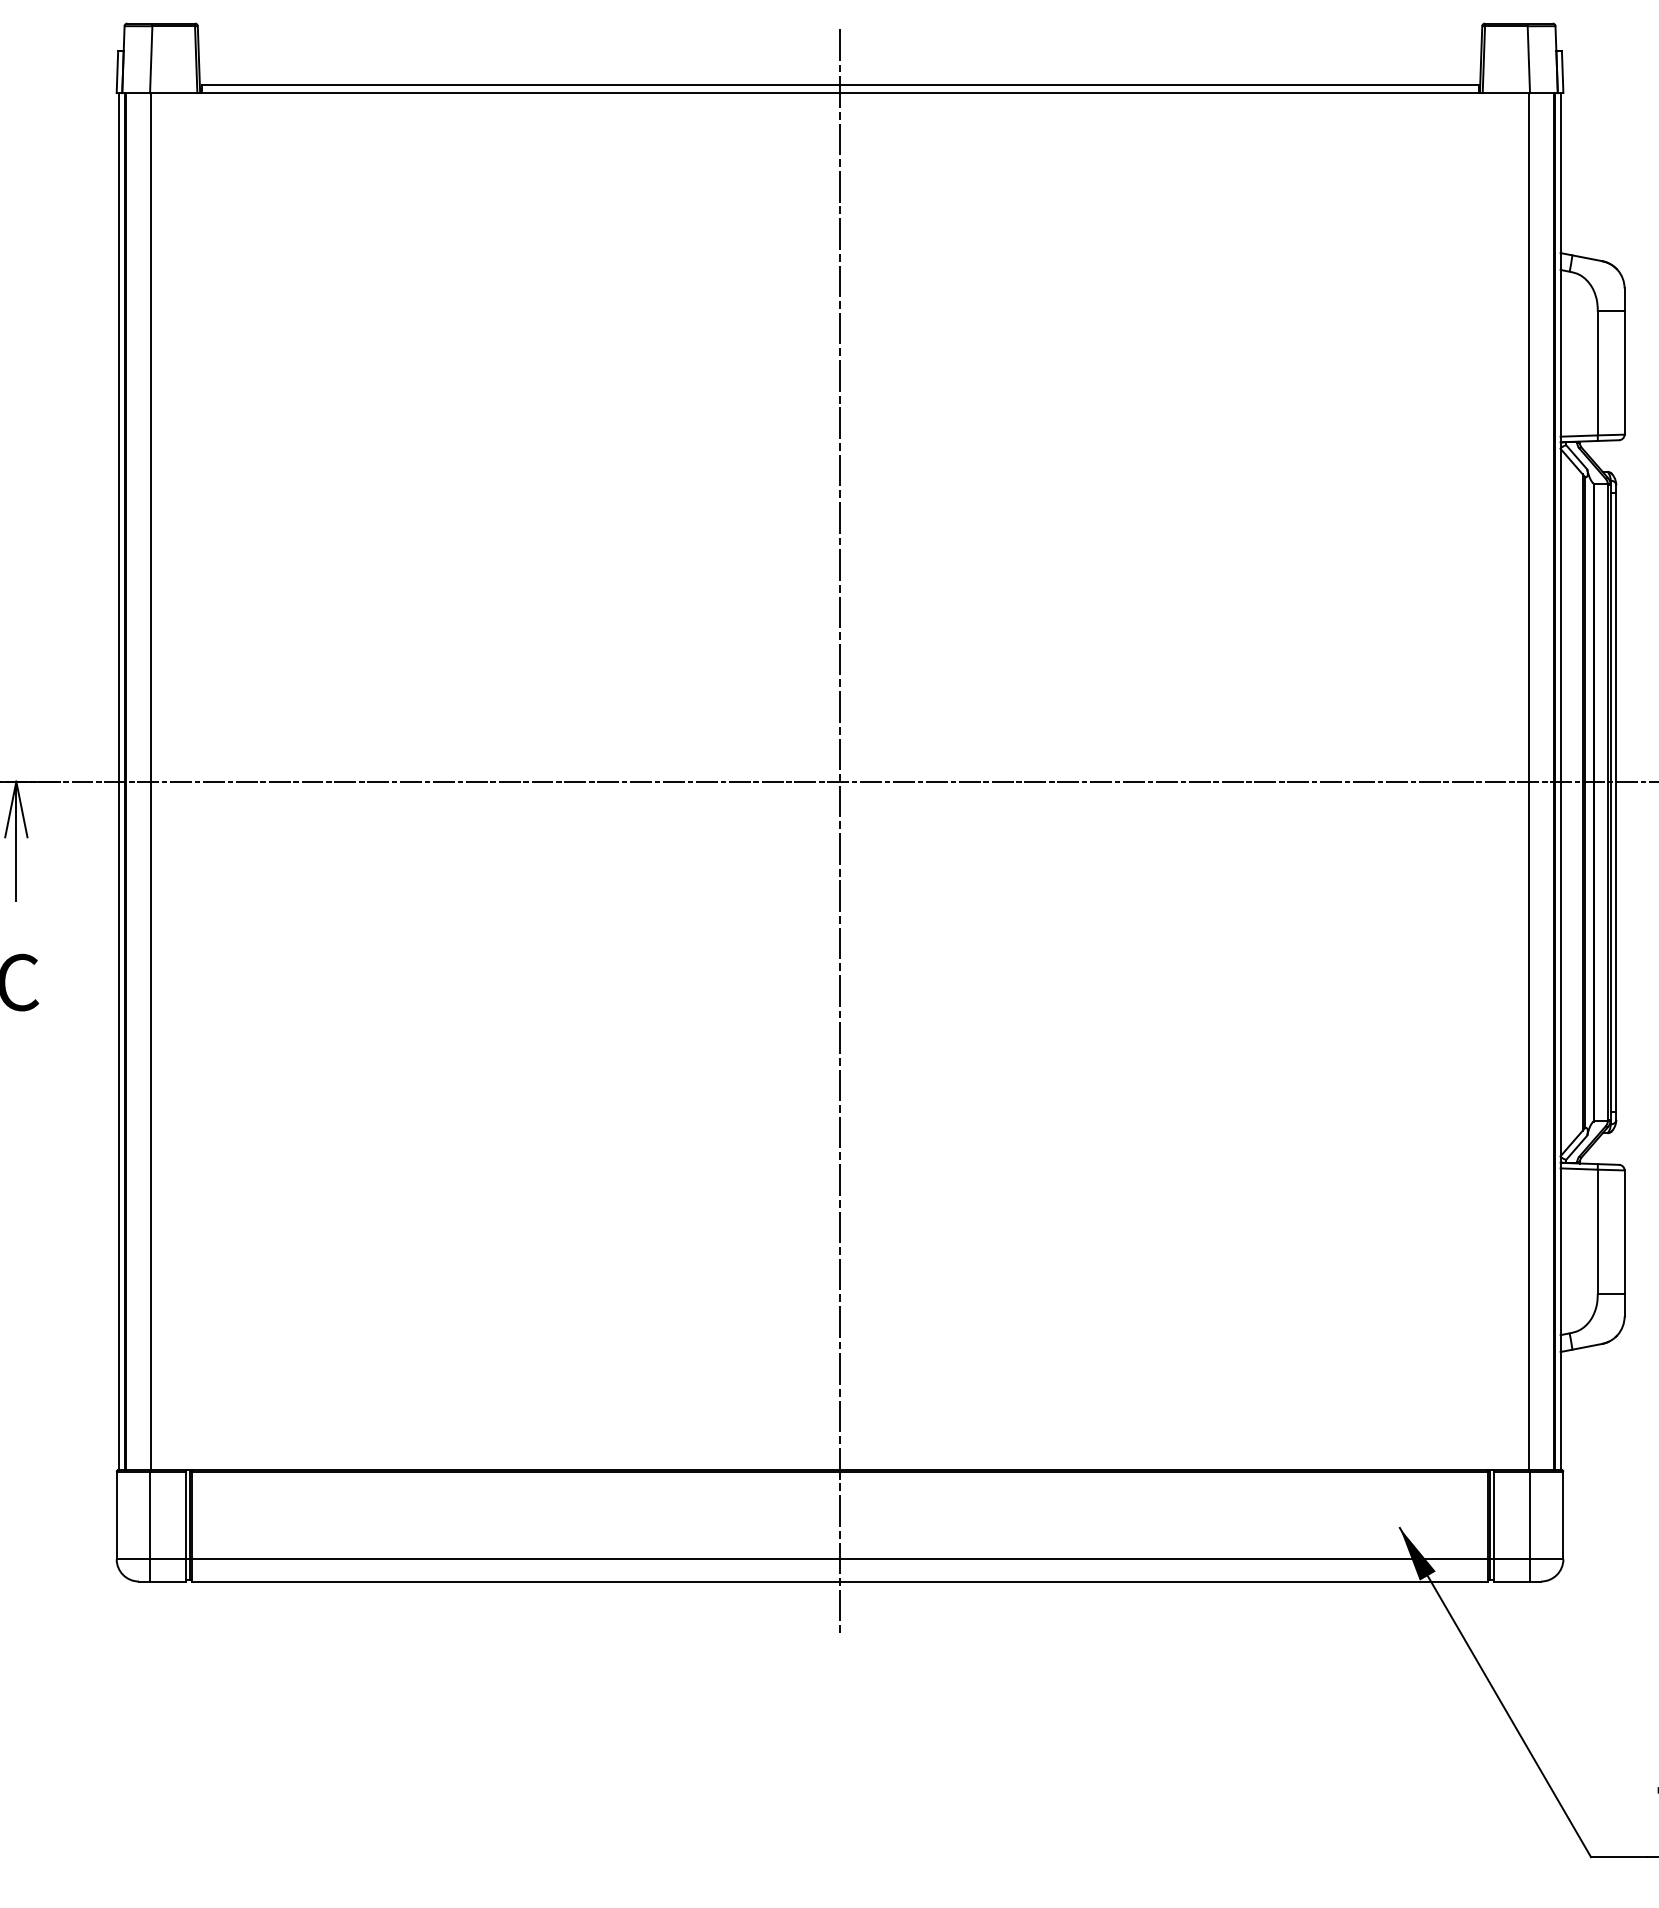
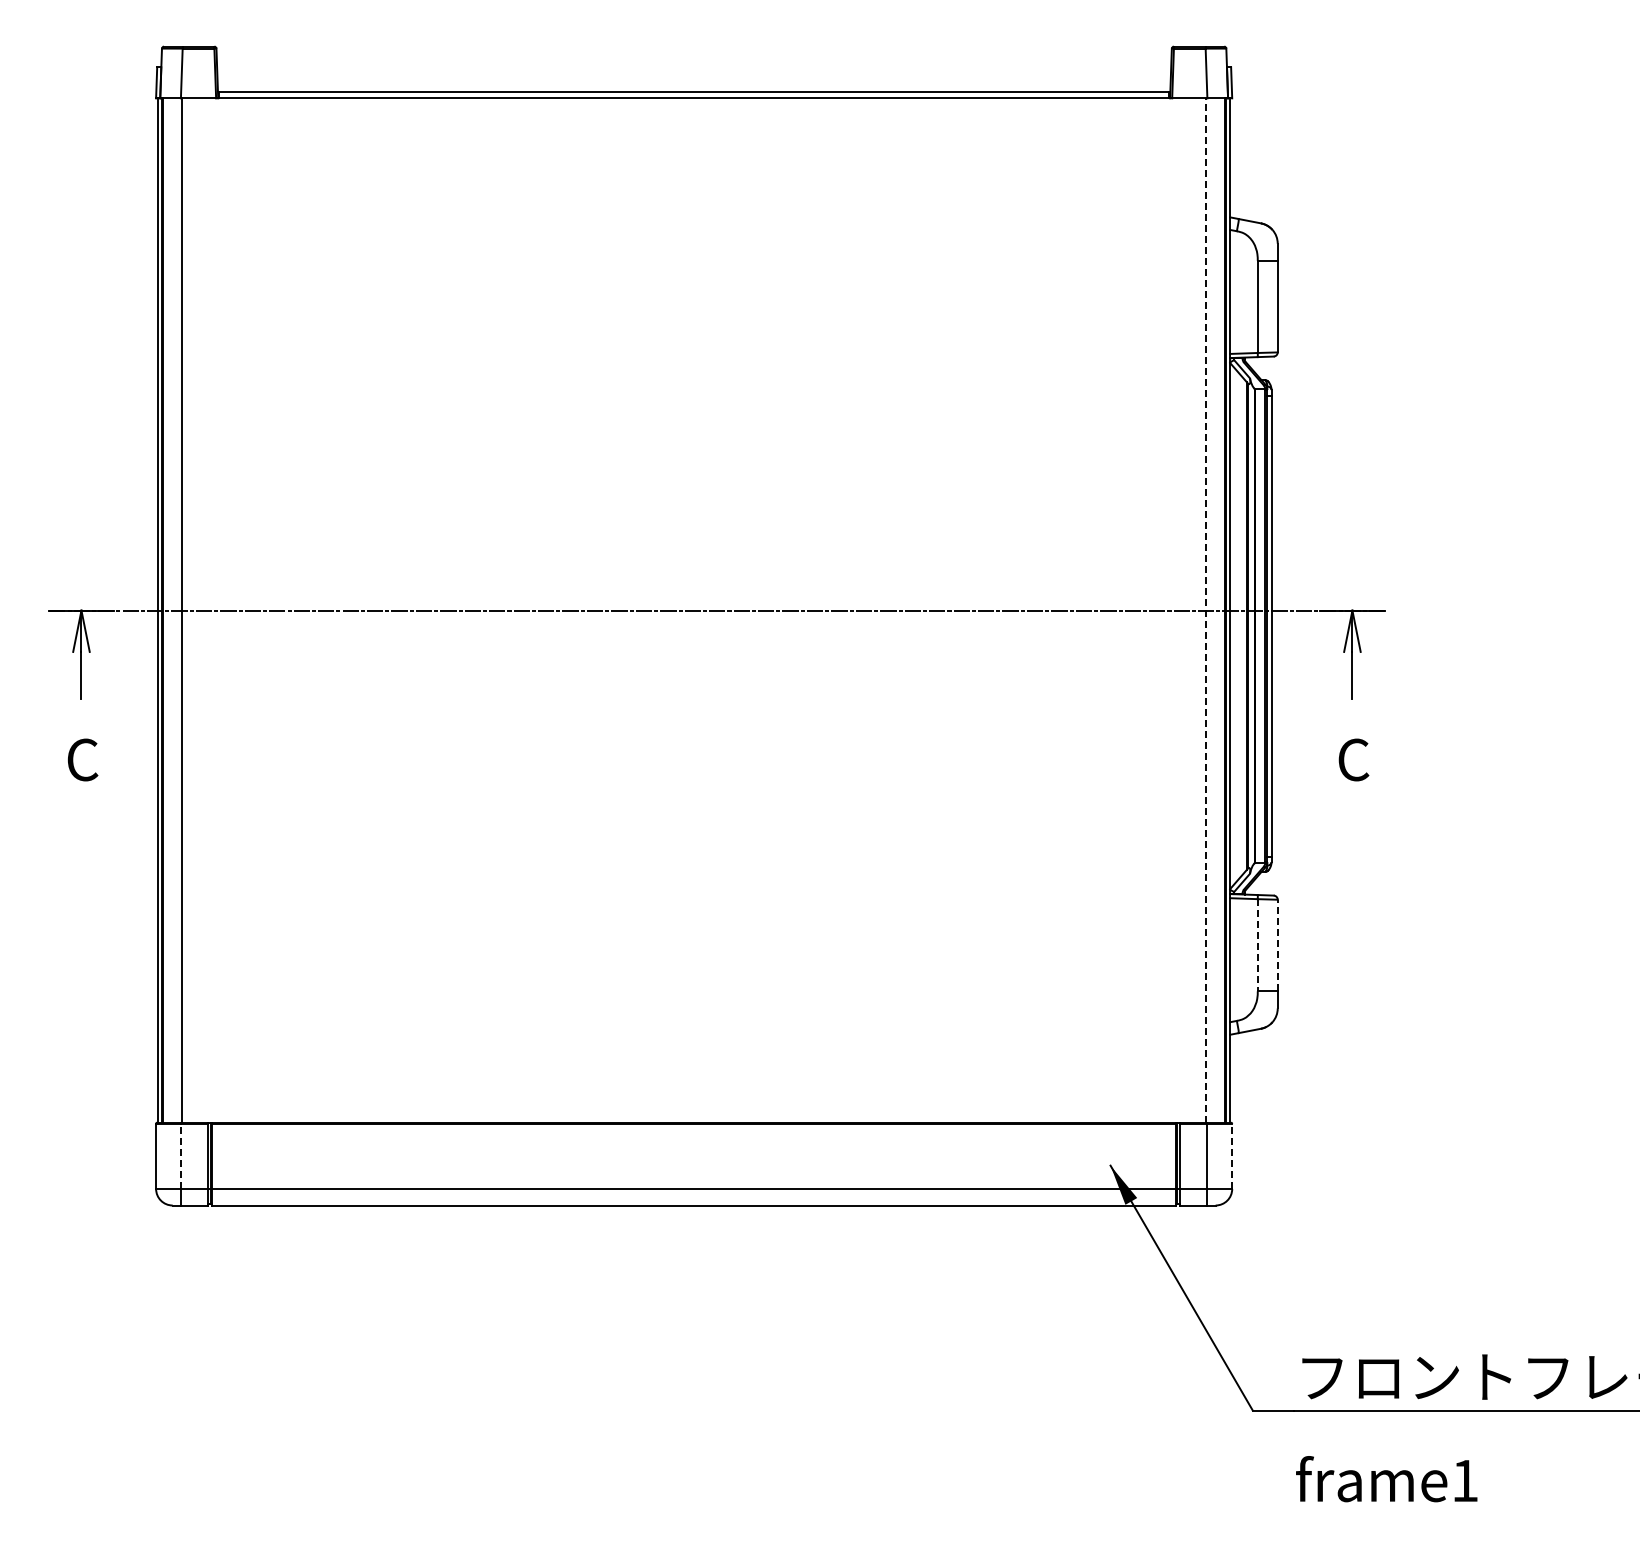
line: (1528, 781) -> (1206, 610), solid -> dashed
line: (840, 832) -> (694, 648), removed
line: (1597, 1231) -> (1257, 945), solid -> dashed
line: (1624, 1231) -> (1277, 945), solid -> dashed
line: (149, 1515) -> (180, 1156), solid -> dashed
line: (1563, 1515) -> (1232, 1156), solid -> dashed

